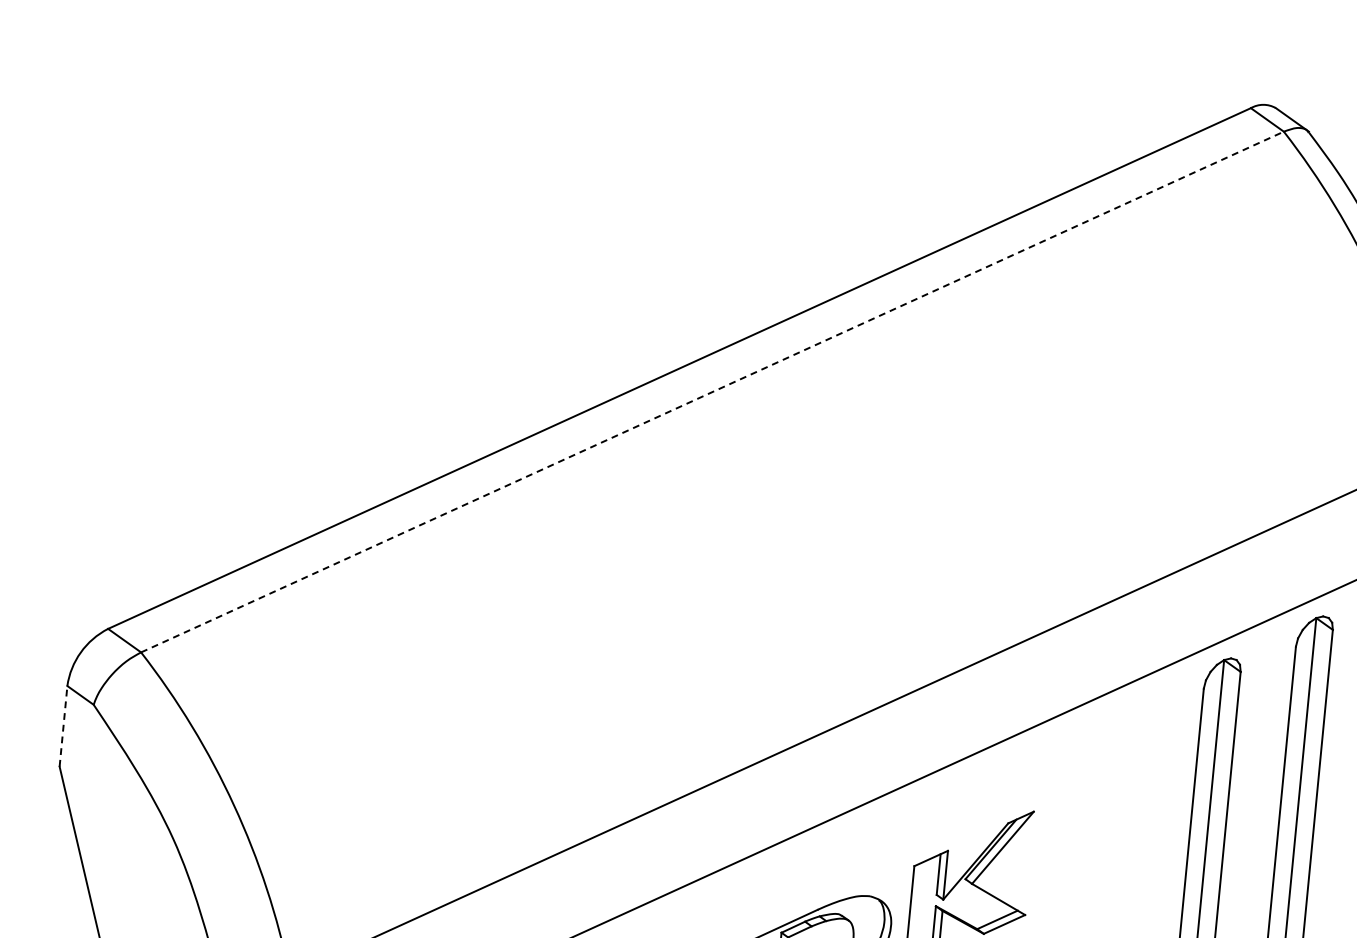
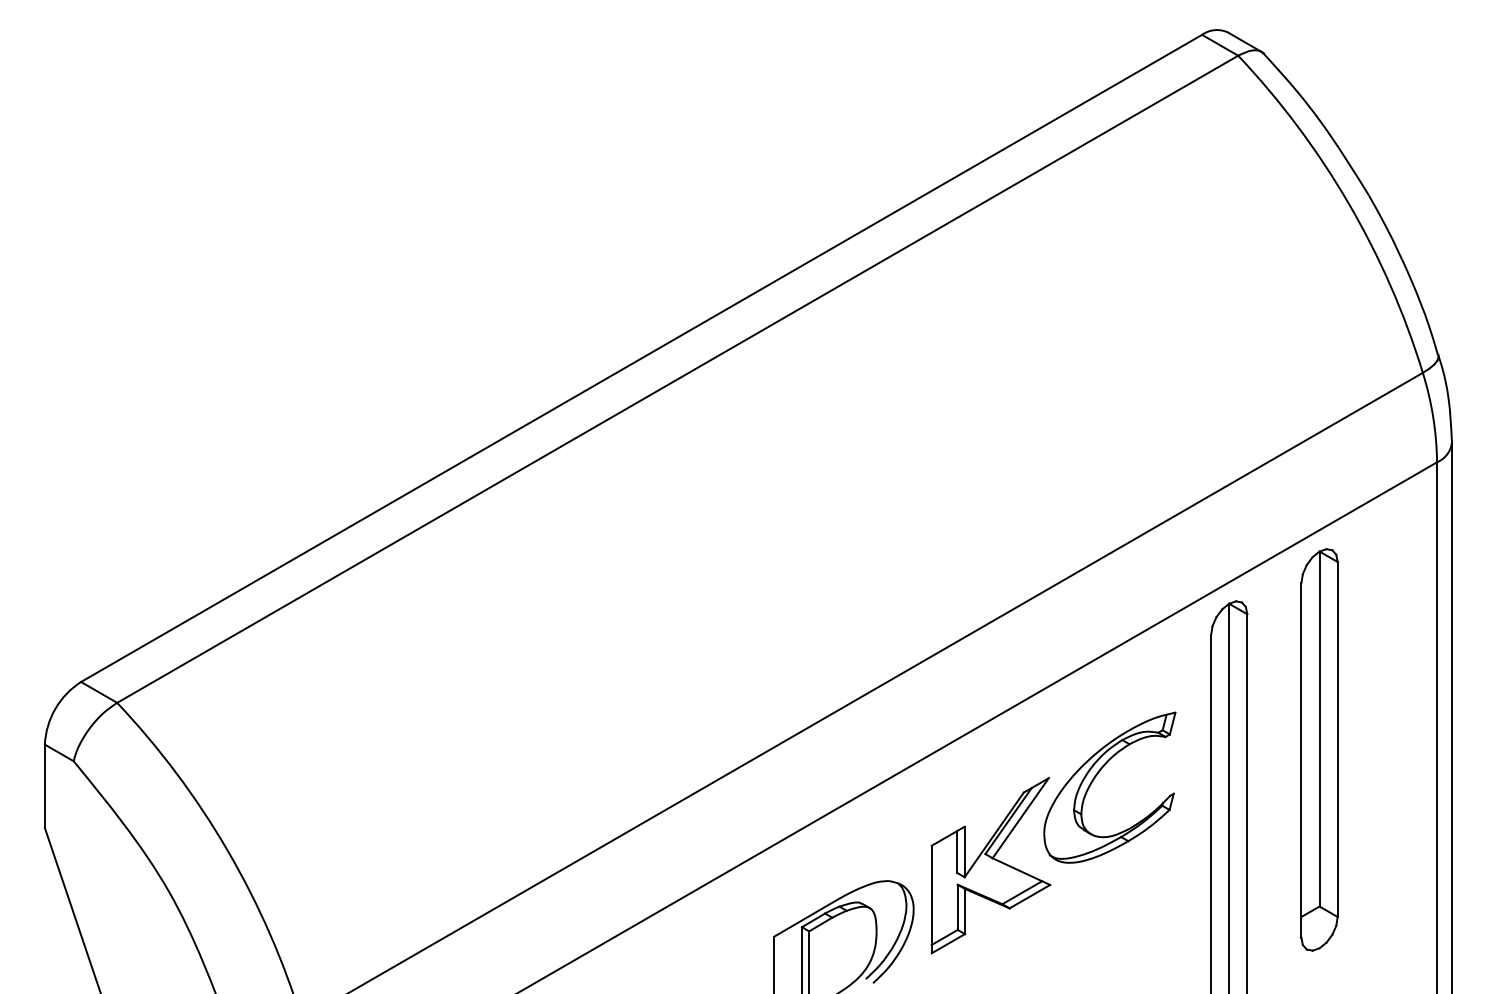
line: (713, 392) -> (678, 379), dashed -> solid
line: (63, 726) -> (44, 786), dashed -> solid
part: (1078, 816) -> (1095, 778), added

